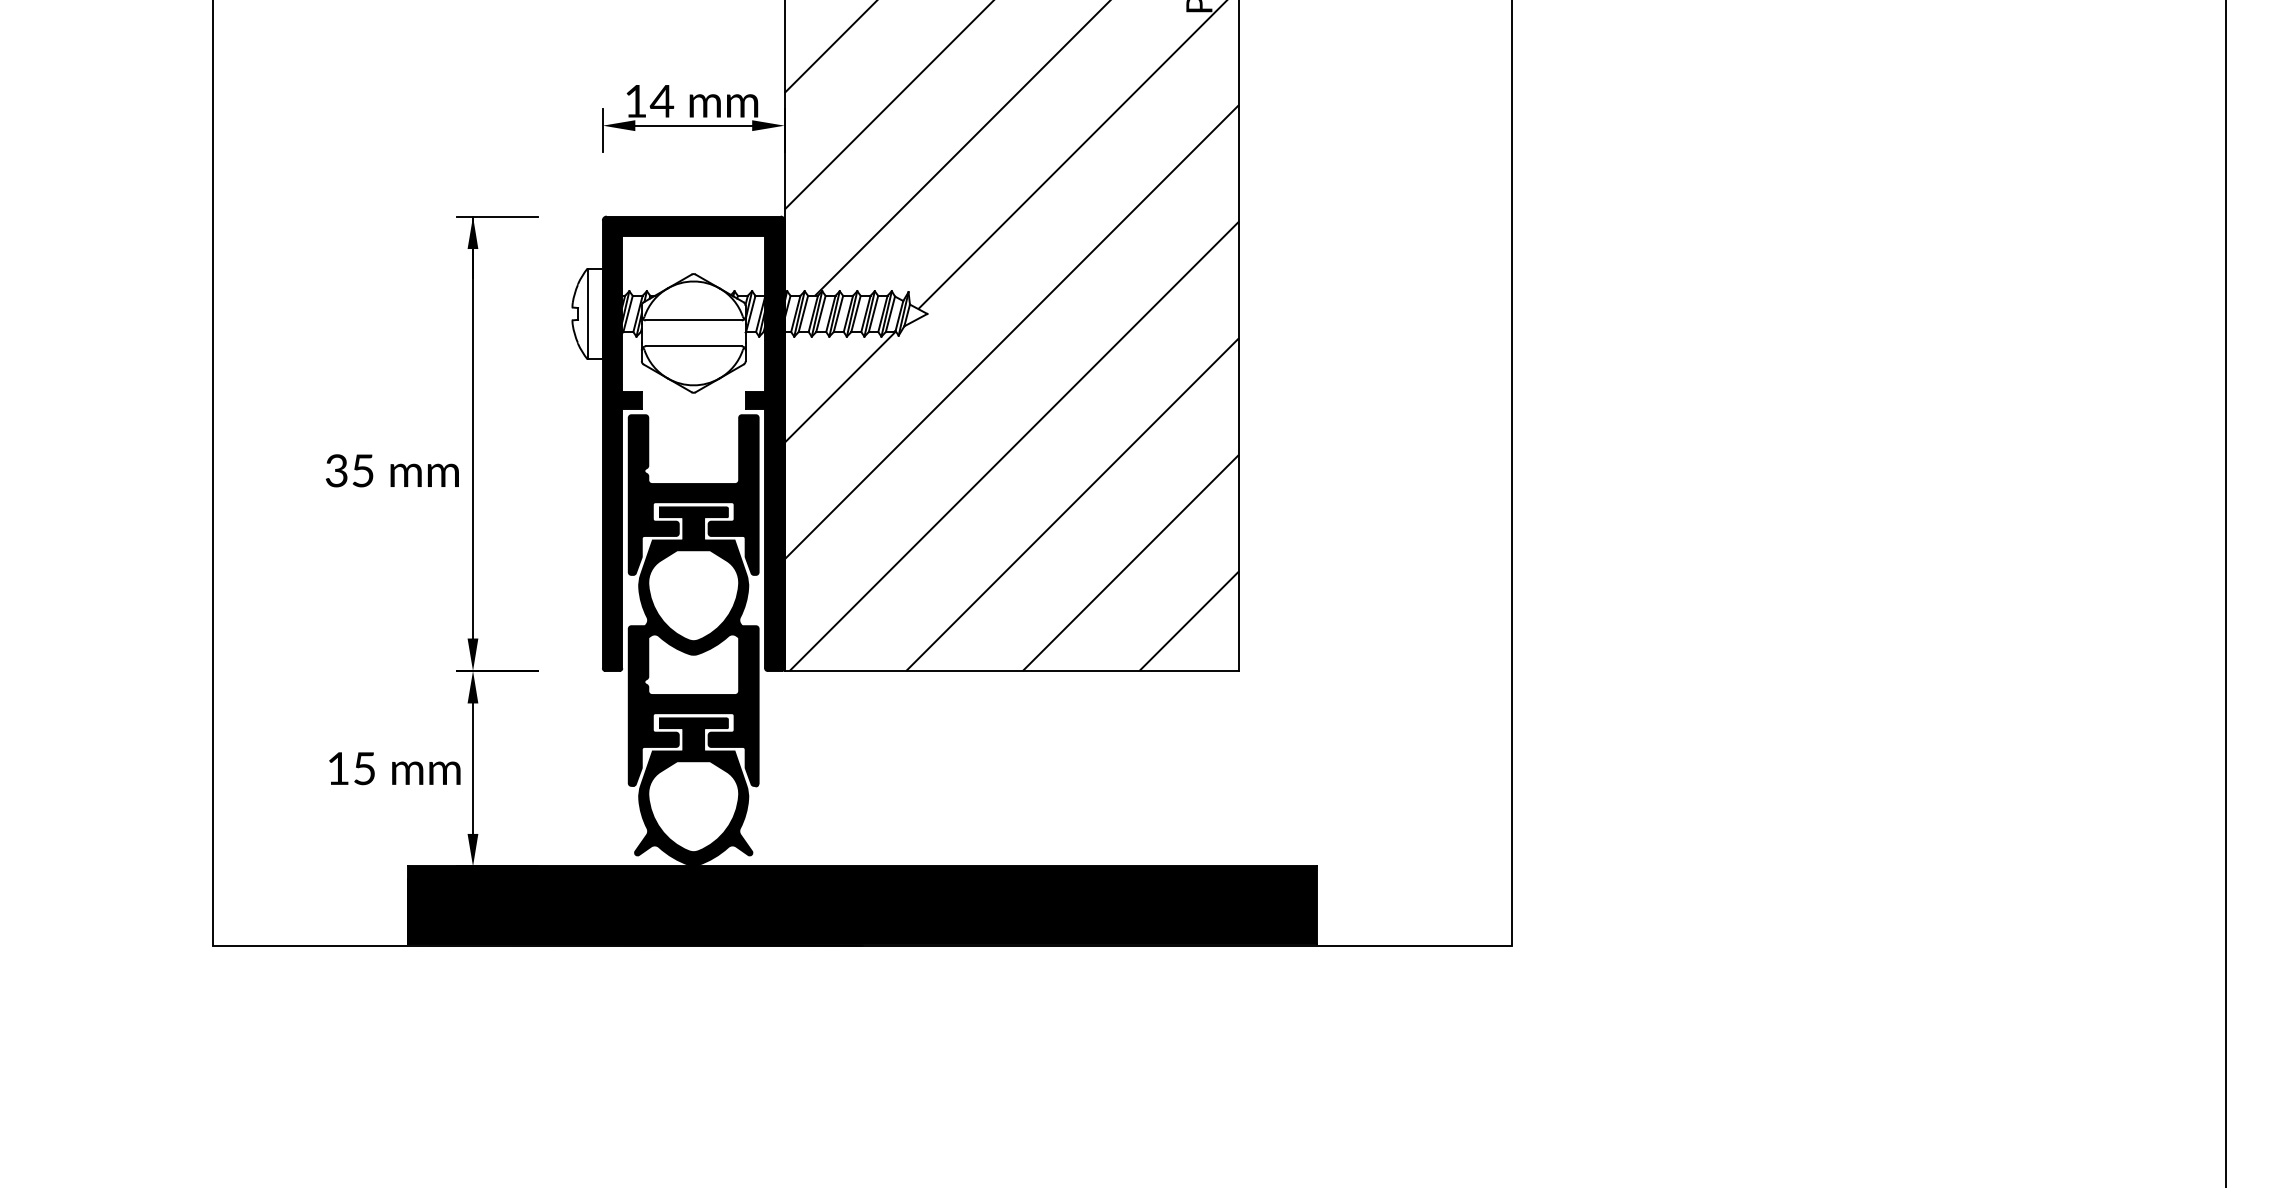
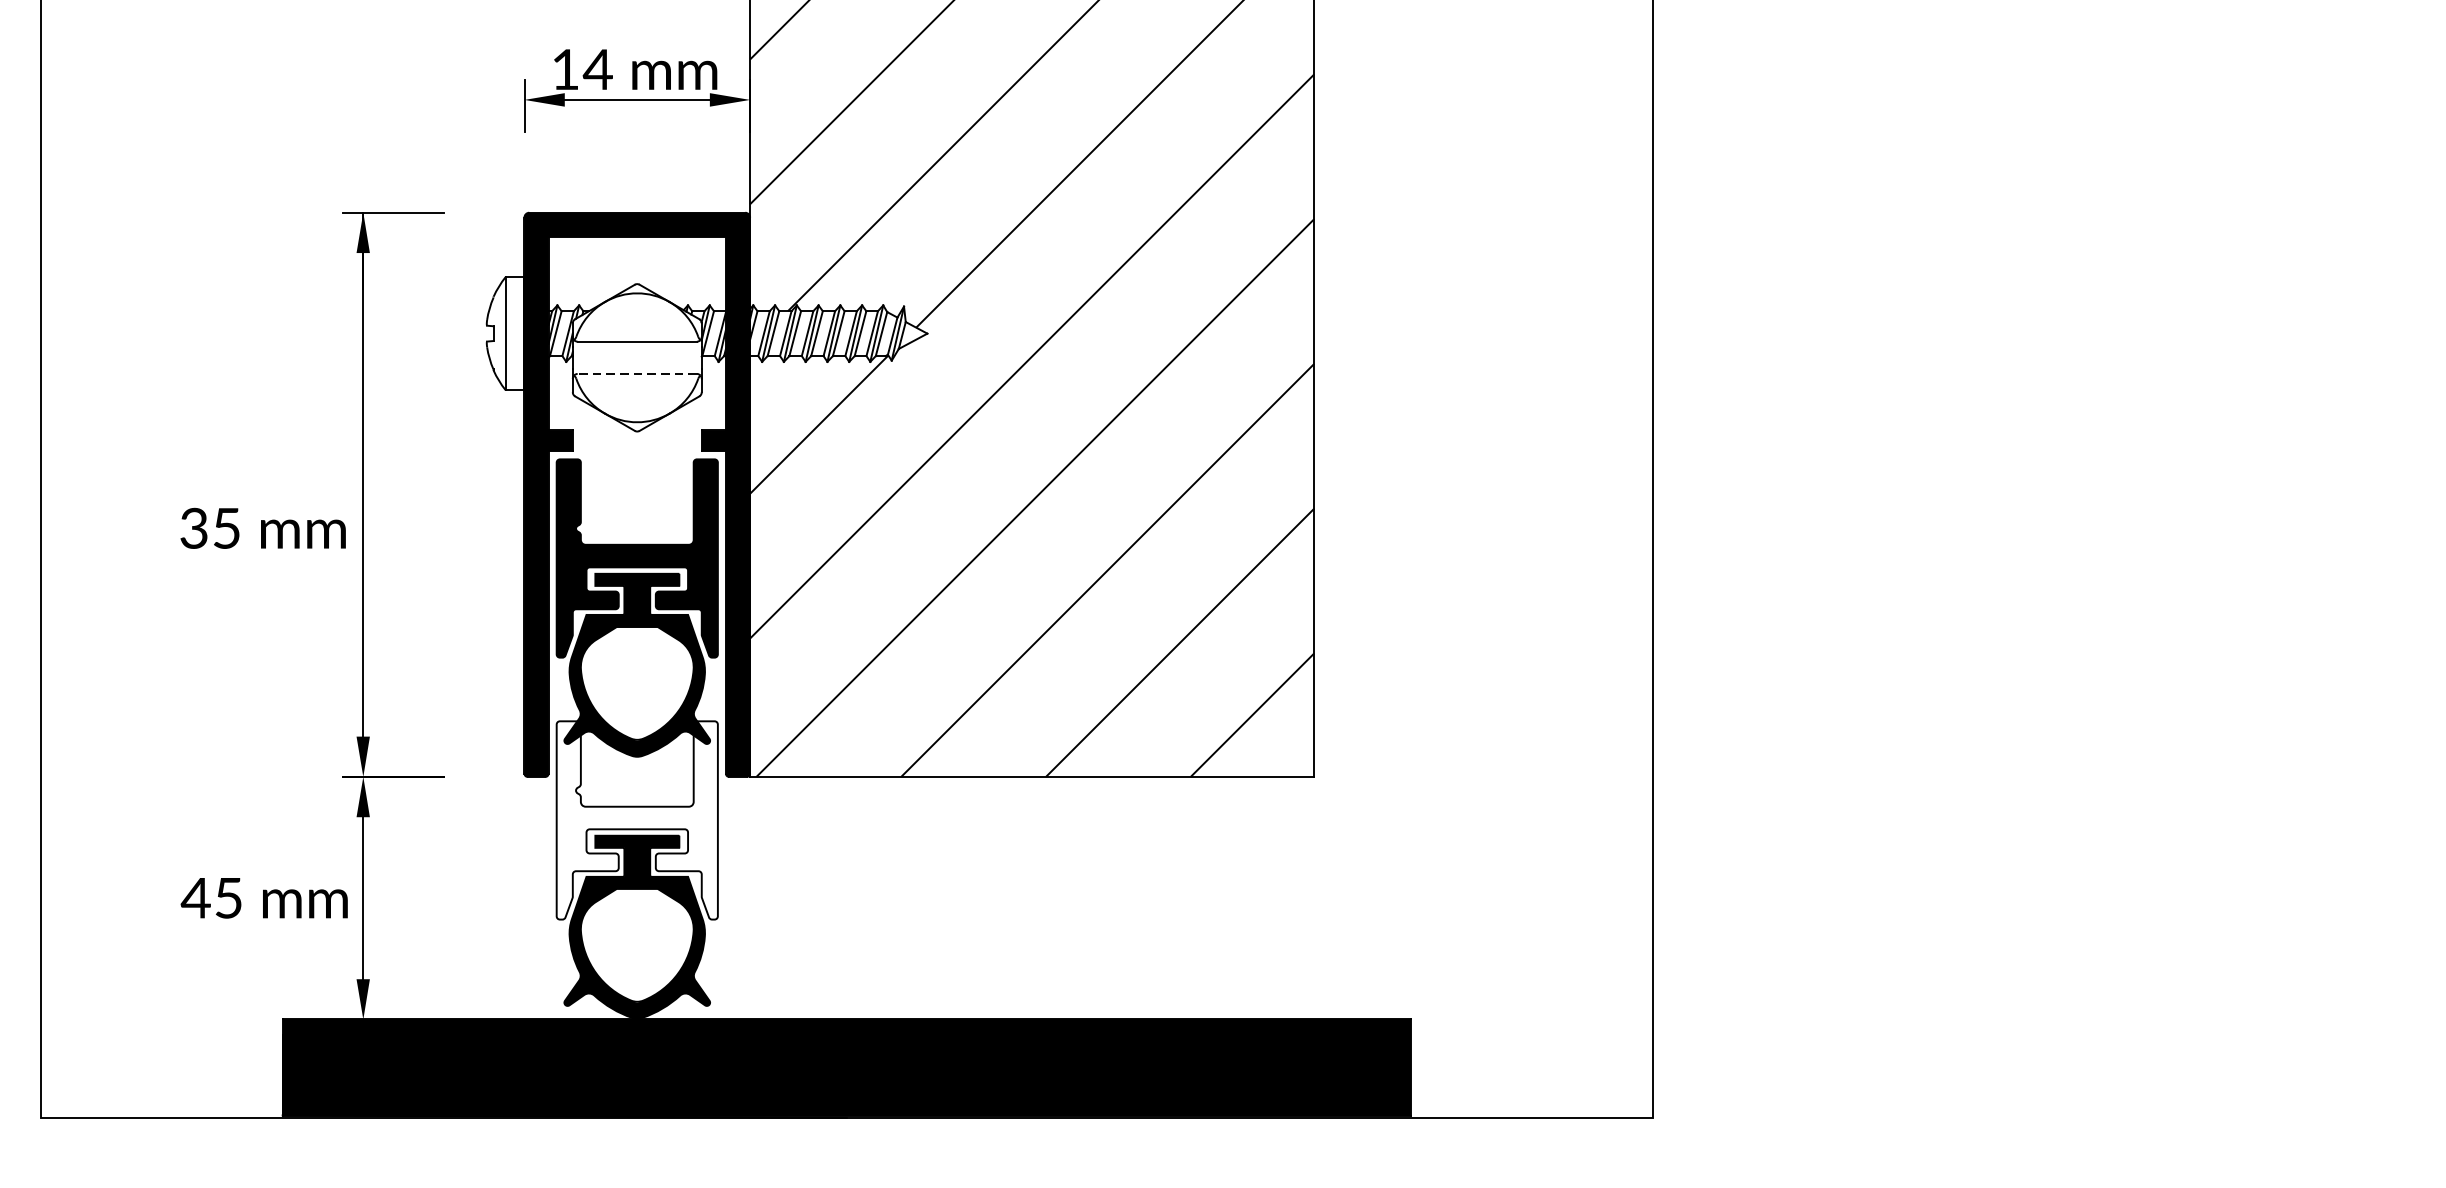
line: (693, 346) -> (637, 374), solid -> dashed
fill: (693, 706) -> (637, 820), removed
text: (338, 768) -> (196, 897), 15 -> 45

